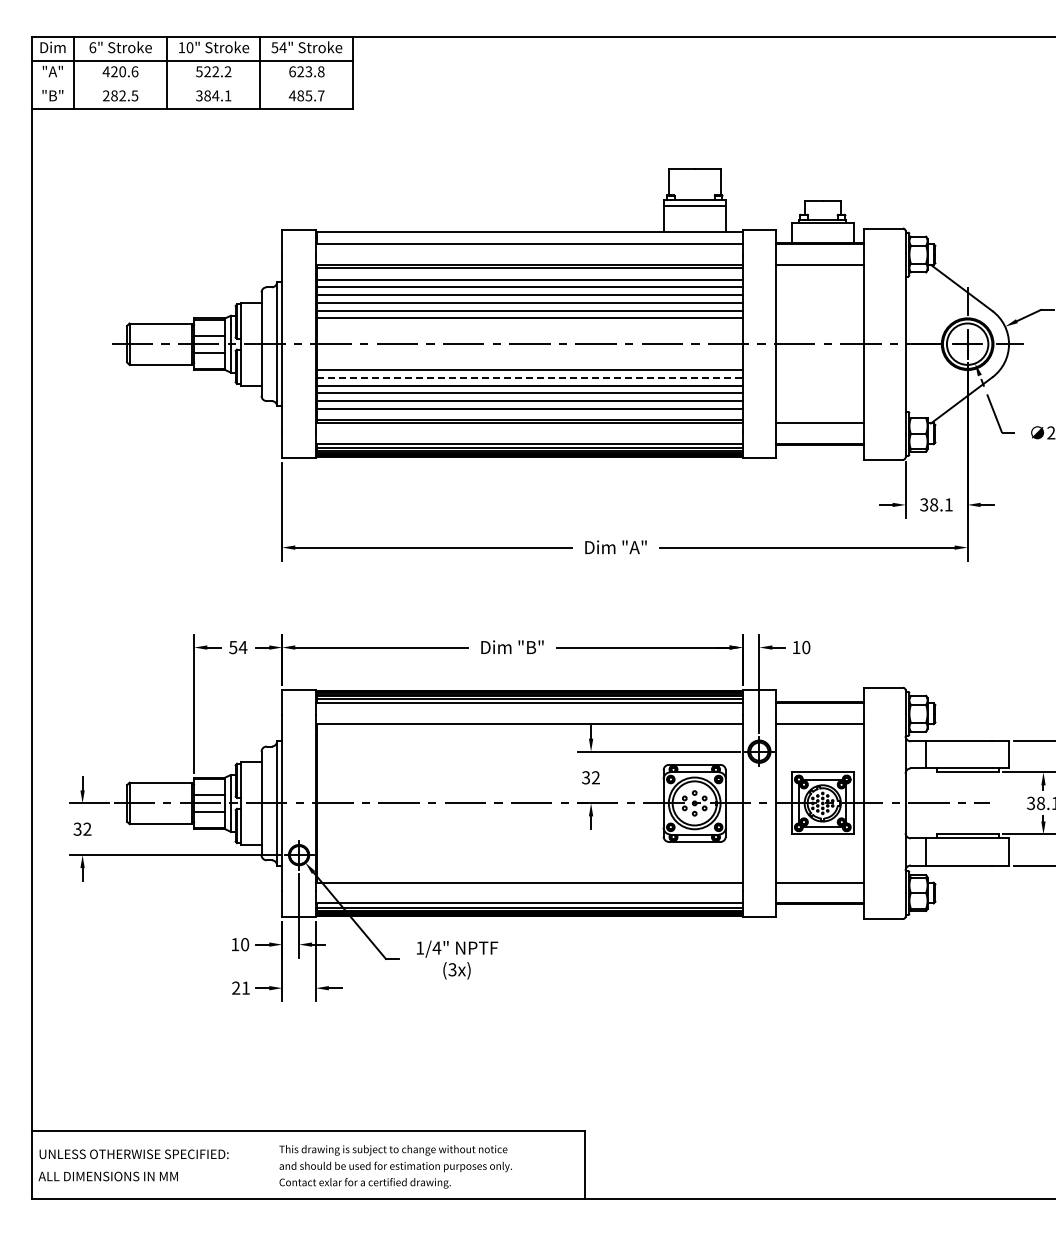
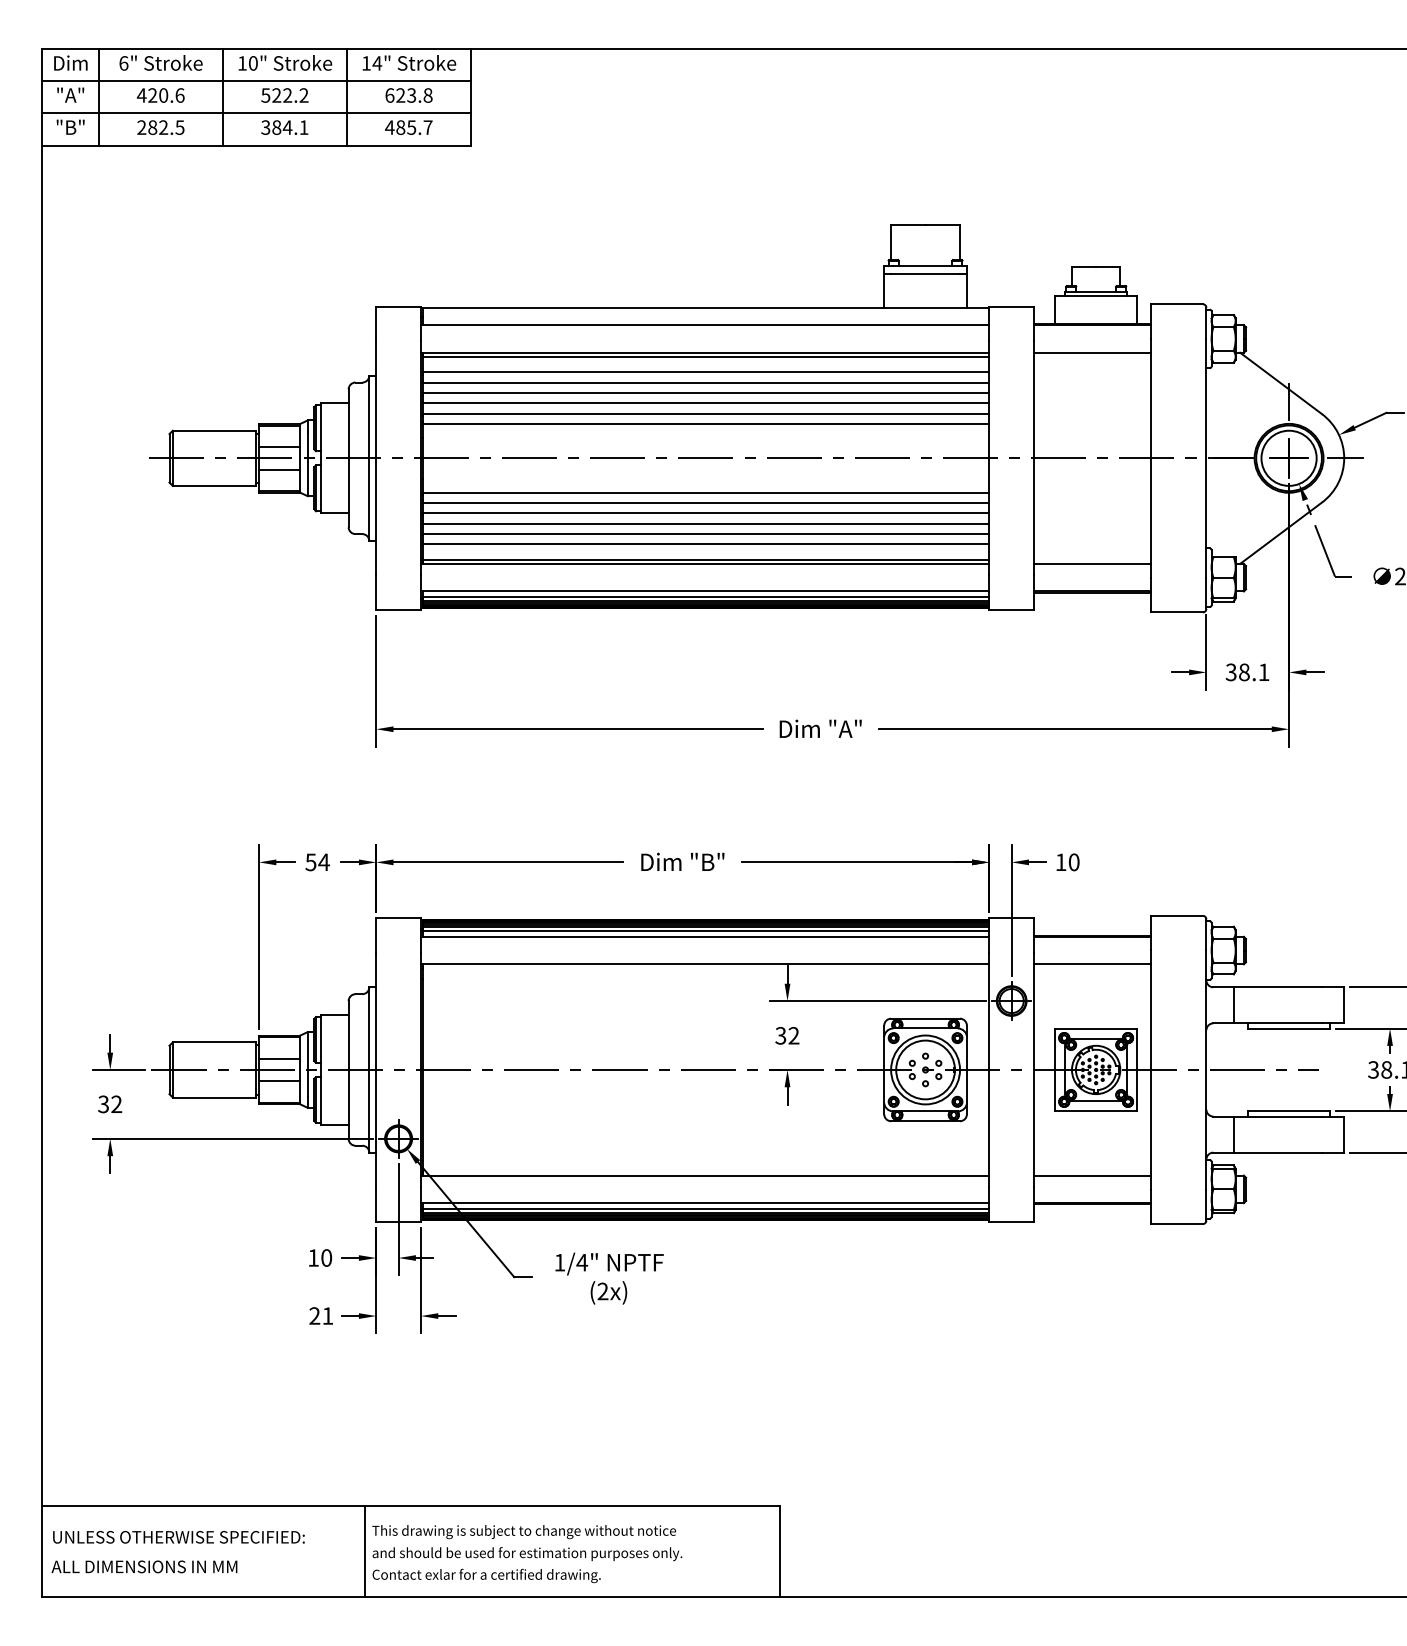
text: (274, 47) -> (365, 63), 54" -> 14"
line: (192, 85) -> (256, 113), added
line: (529, 377) -> (705, 502), dashed -> solid
text: (452, 969) -> (602, 1291), (3x) -> (2x)
line: (273, 1164) -> (364, 1550), added

